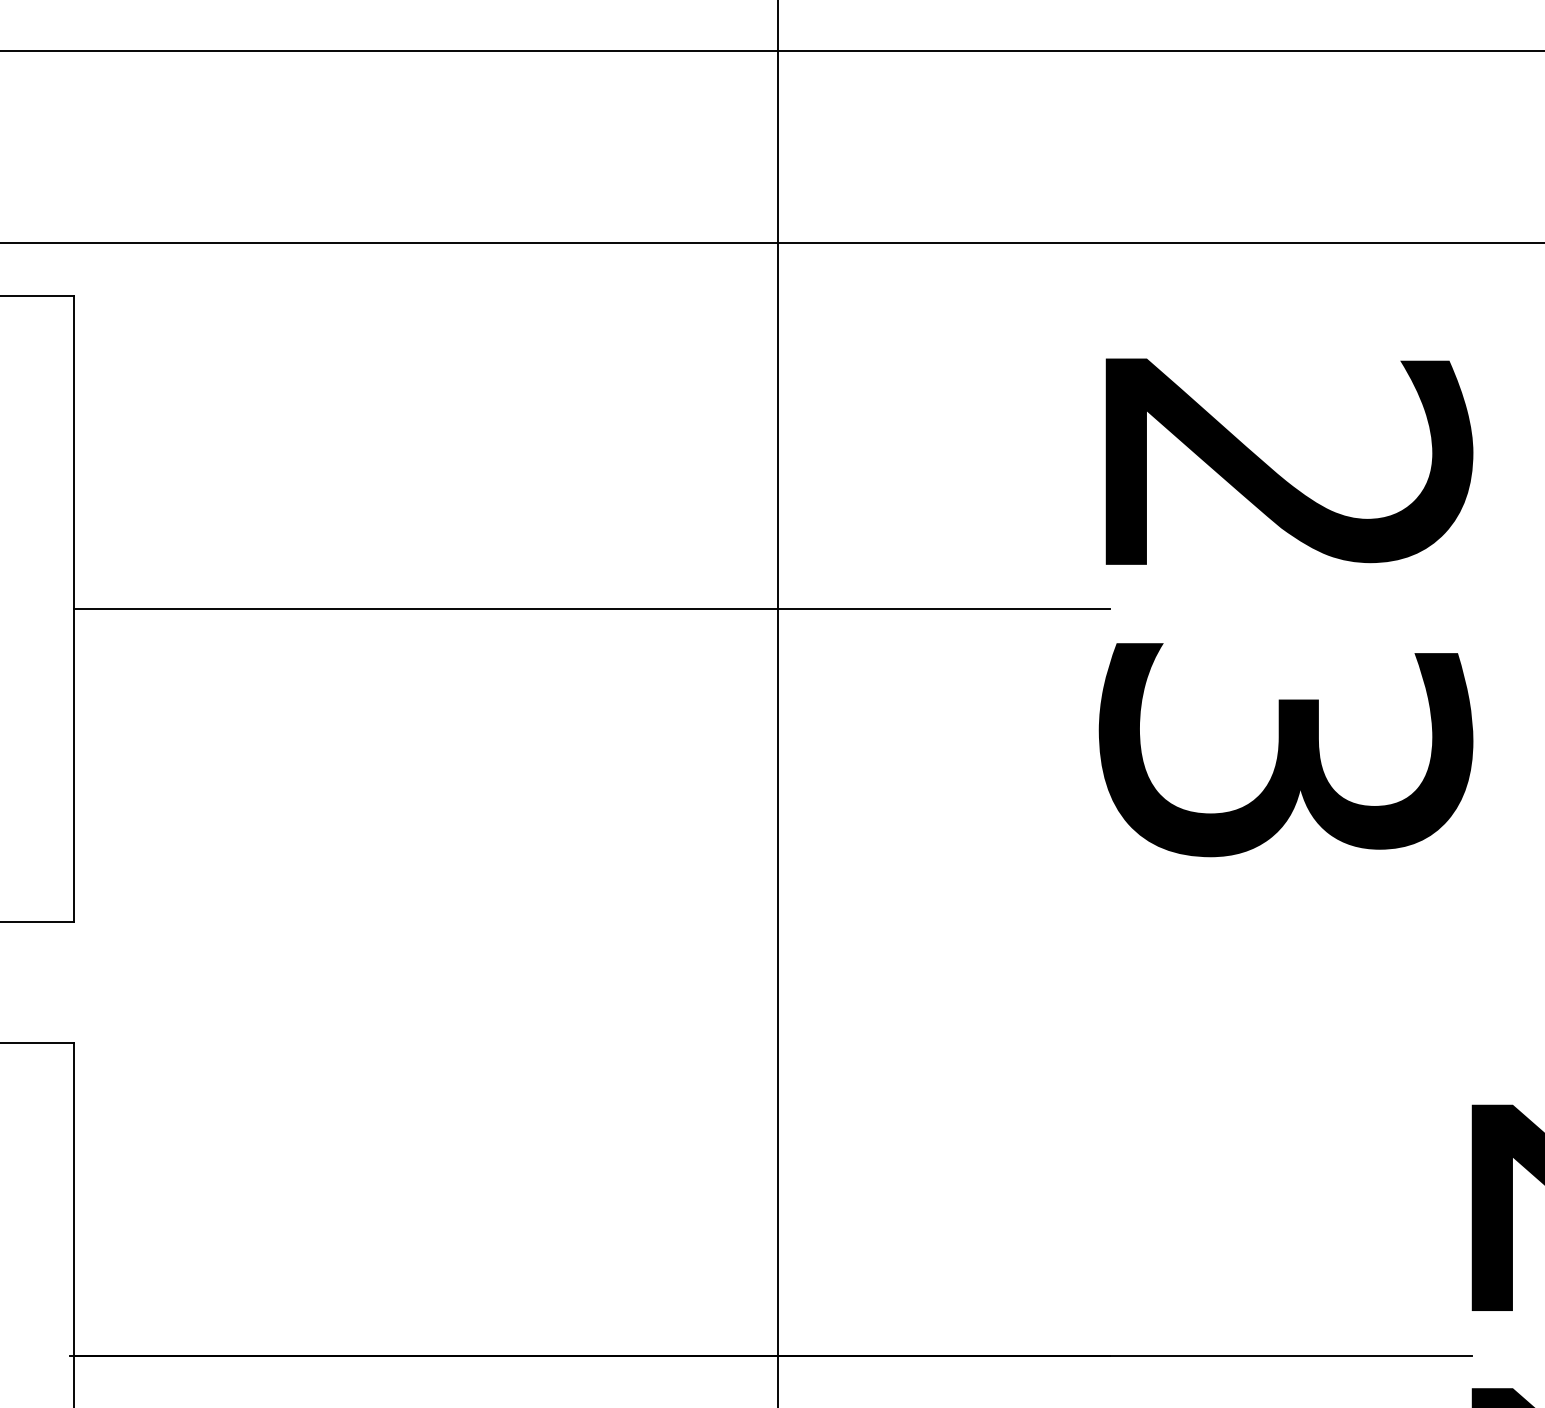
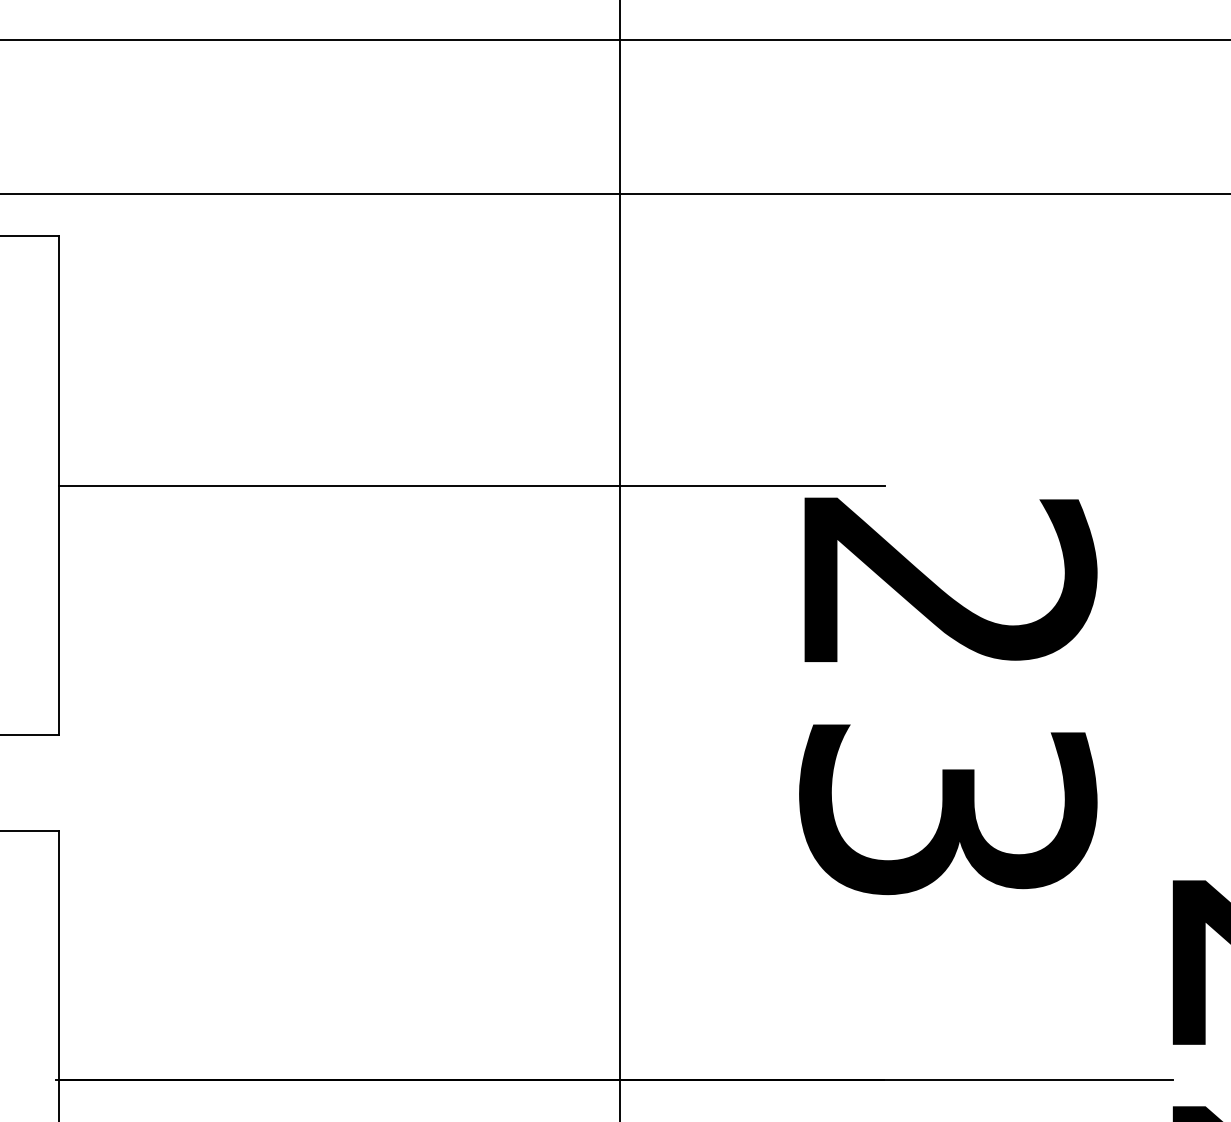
text: (1285, 607) -> (947, 696), moved

